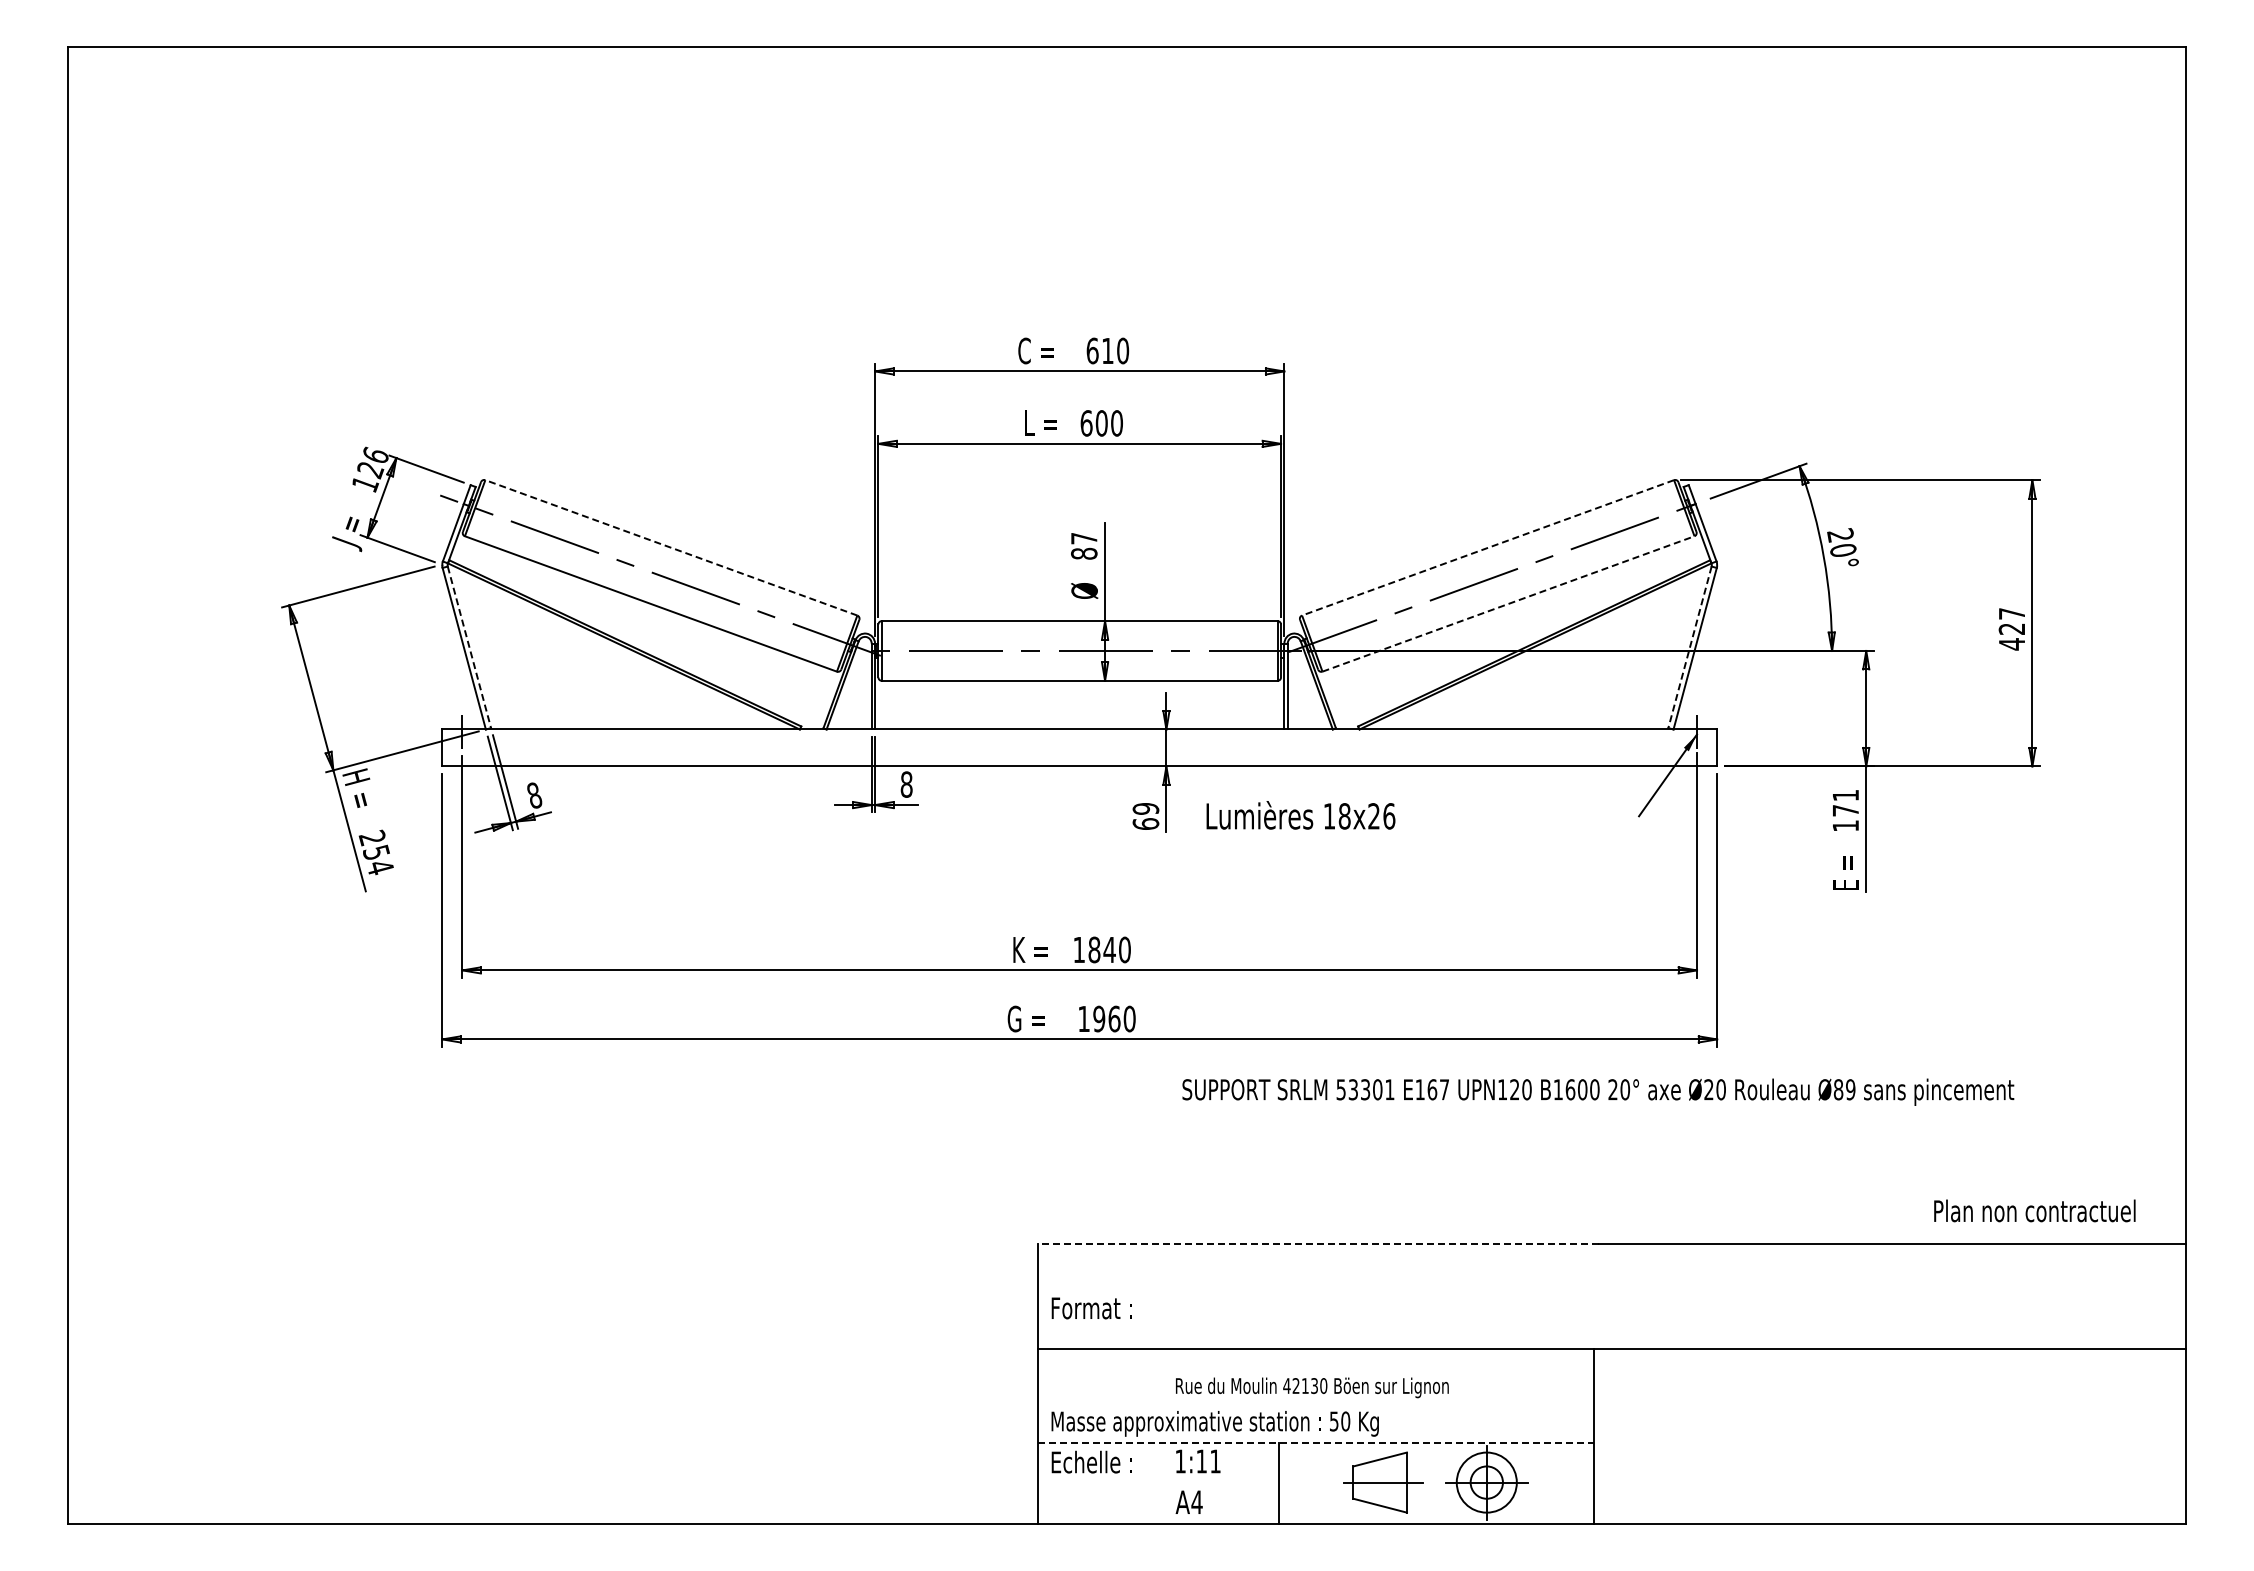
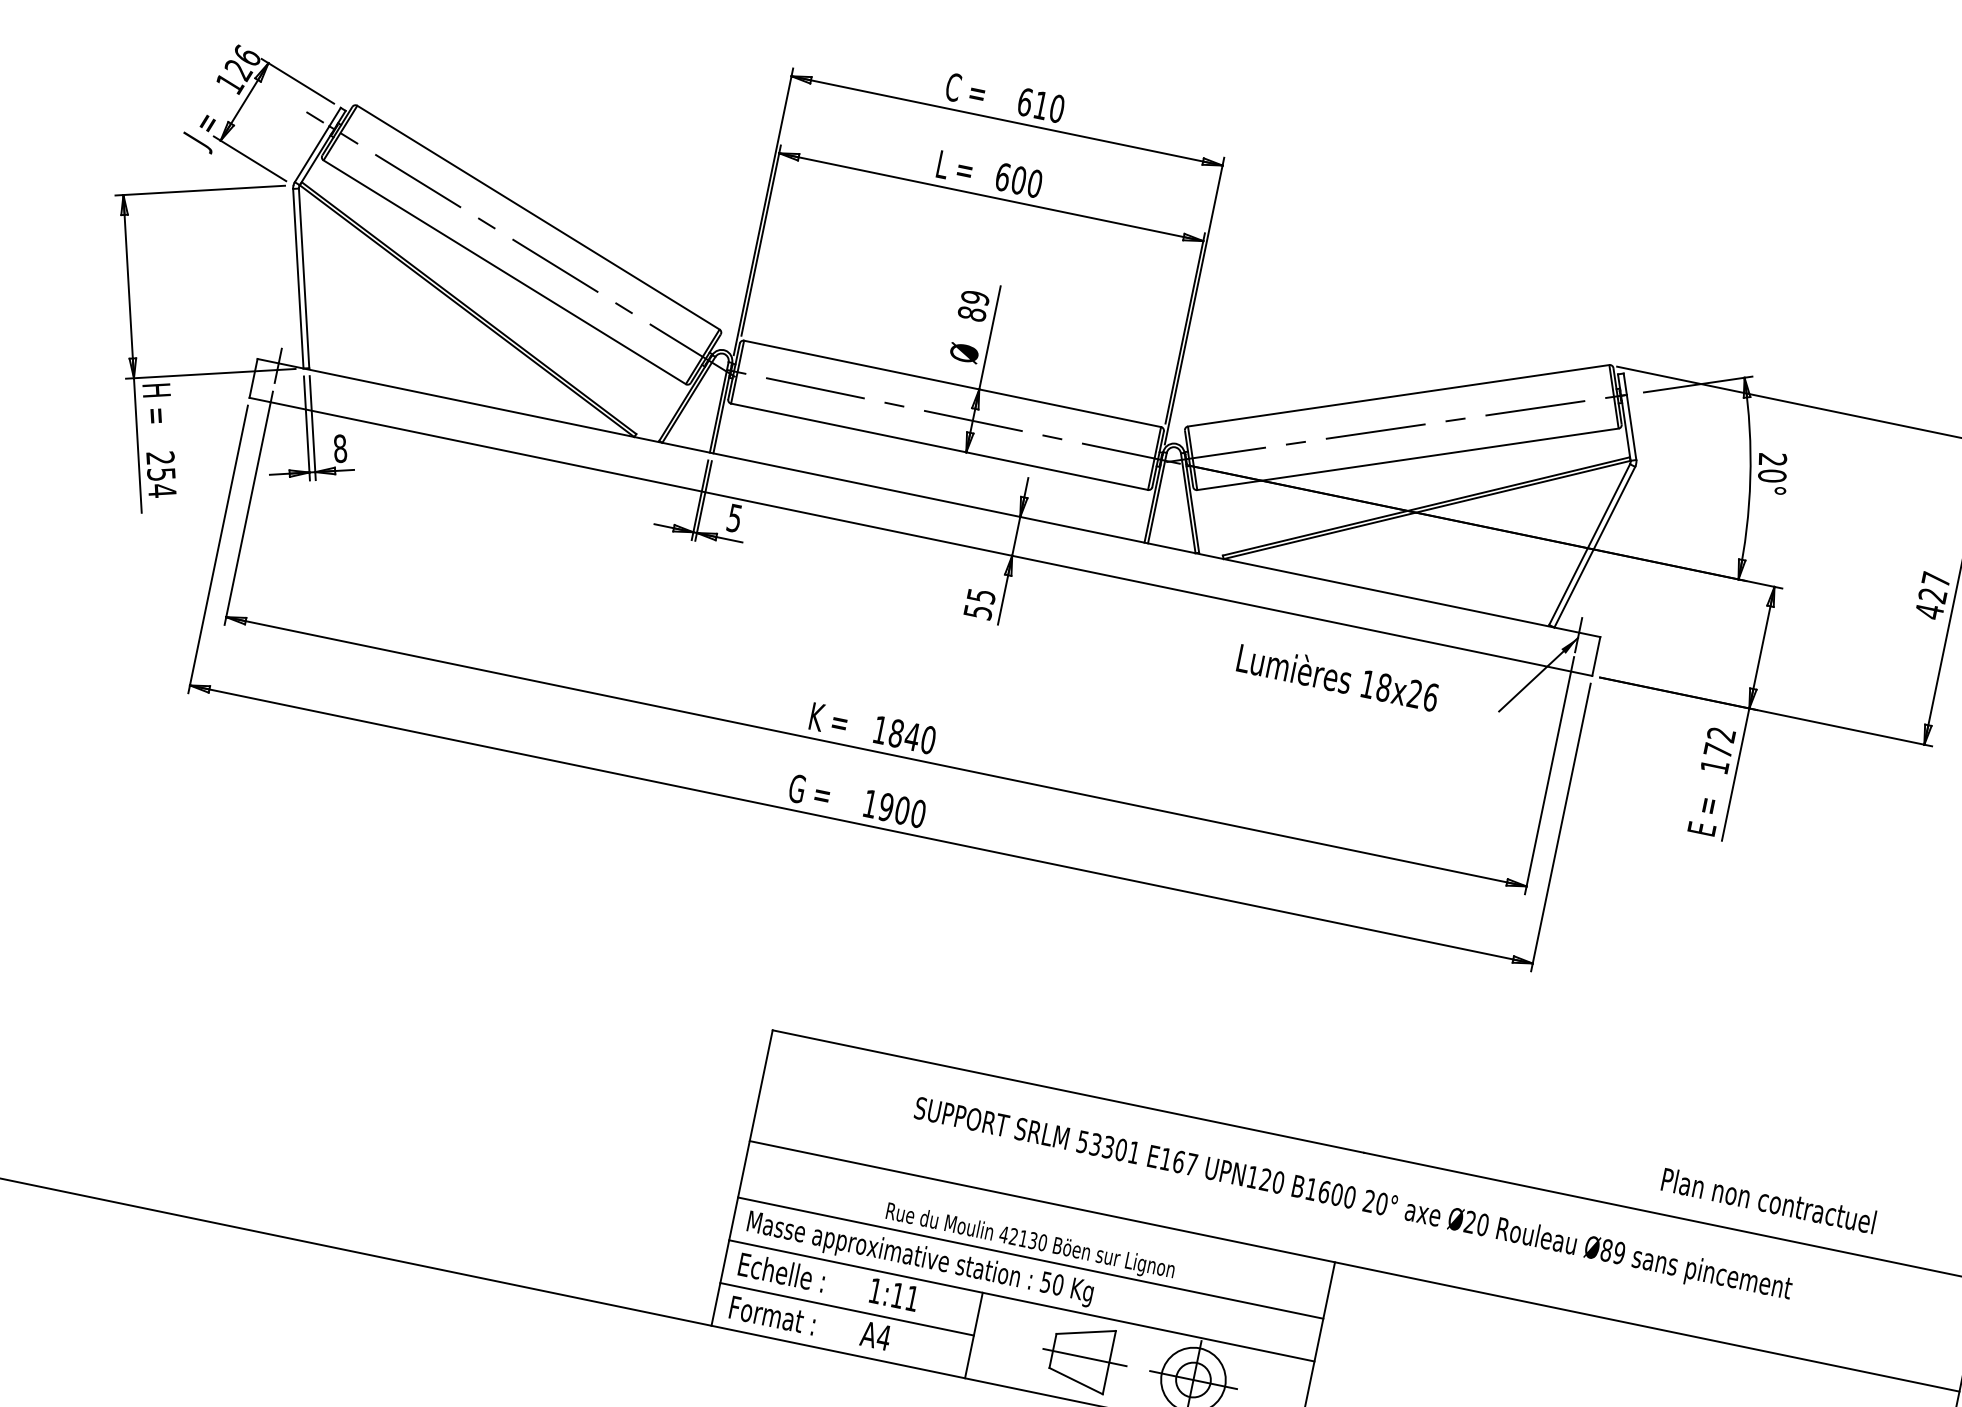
text: (1084, 538) -> (975, 297), 87 -> 89
line: (671, 547) -> (538, 217), dashed -> solid
line: (1488, 547) -> (1399, 395), dashed -> solid
line: (1508, 603) -> (1408, 458), dashed -> solid
line: (469, 647) -> (304, 278), dashed -> solid
line: (1690, 647) -> (1590, 544), dashed -> solid
text: (906, 784) -> (734, 518), 8 -> 5
text: (1845, 795) -> (1721, 734), 171 -> 172
text: (1300, 815) -> (1337, 677), moved
text: (1145, 816) -> (979, 604), 69 -> 55
text: (1114, 1018) -> (902, 810), 1960 -> 1900
text: (1598, 1091) -> (1353, 1199), moved
text: (2034, 1210) -> (1768, 1200), moved
line: (1318, 1243) -> (1068, 1091), dashed -> solid
text: (1091, 1308) -> (772, 1315), moved
line: (1315, 1402) -> (1030, 1258), added
line: (1315, 1442) -> (1021, 1300), dashed -> solid
line: (1157, 1483) -> (846, 1309), added

